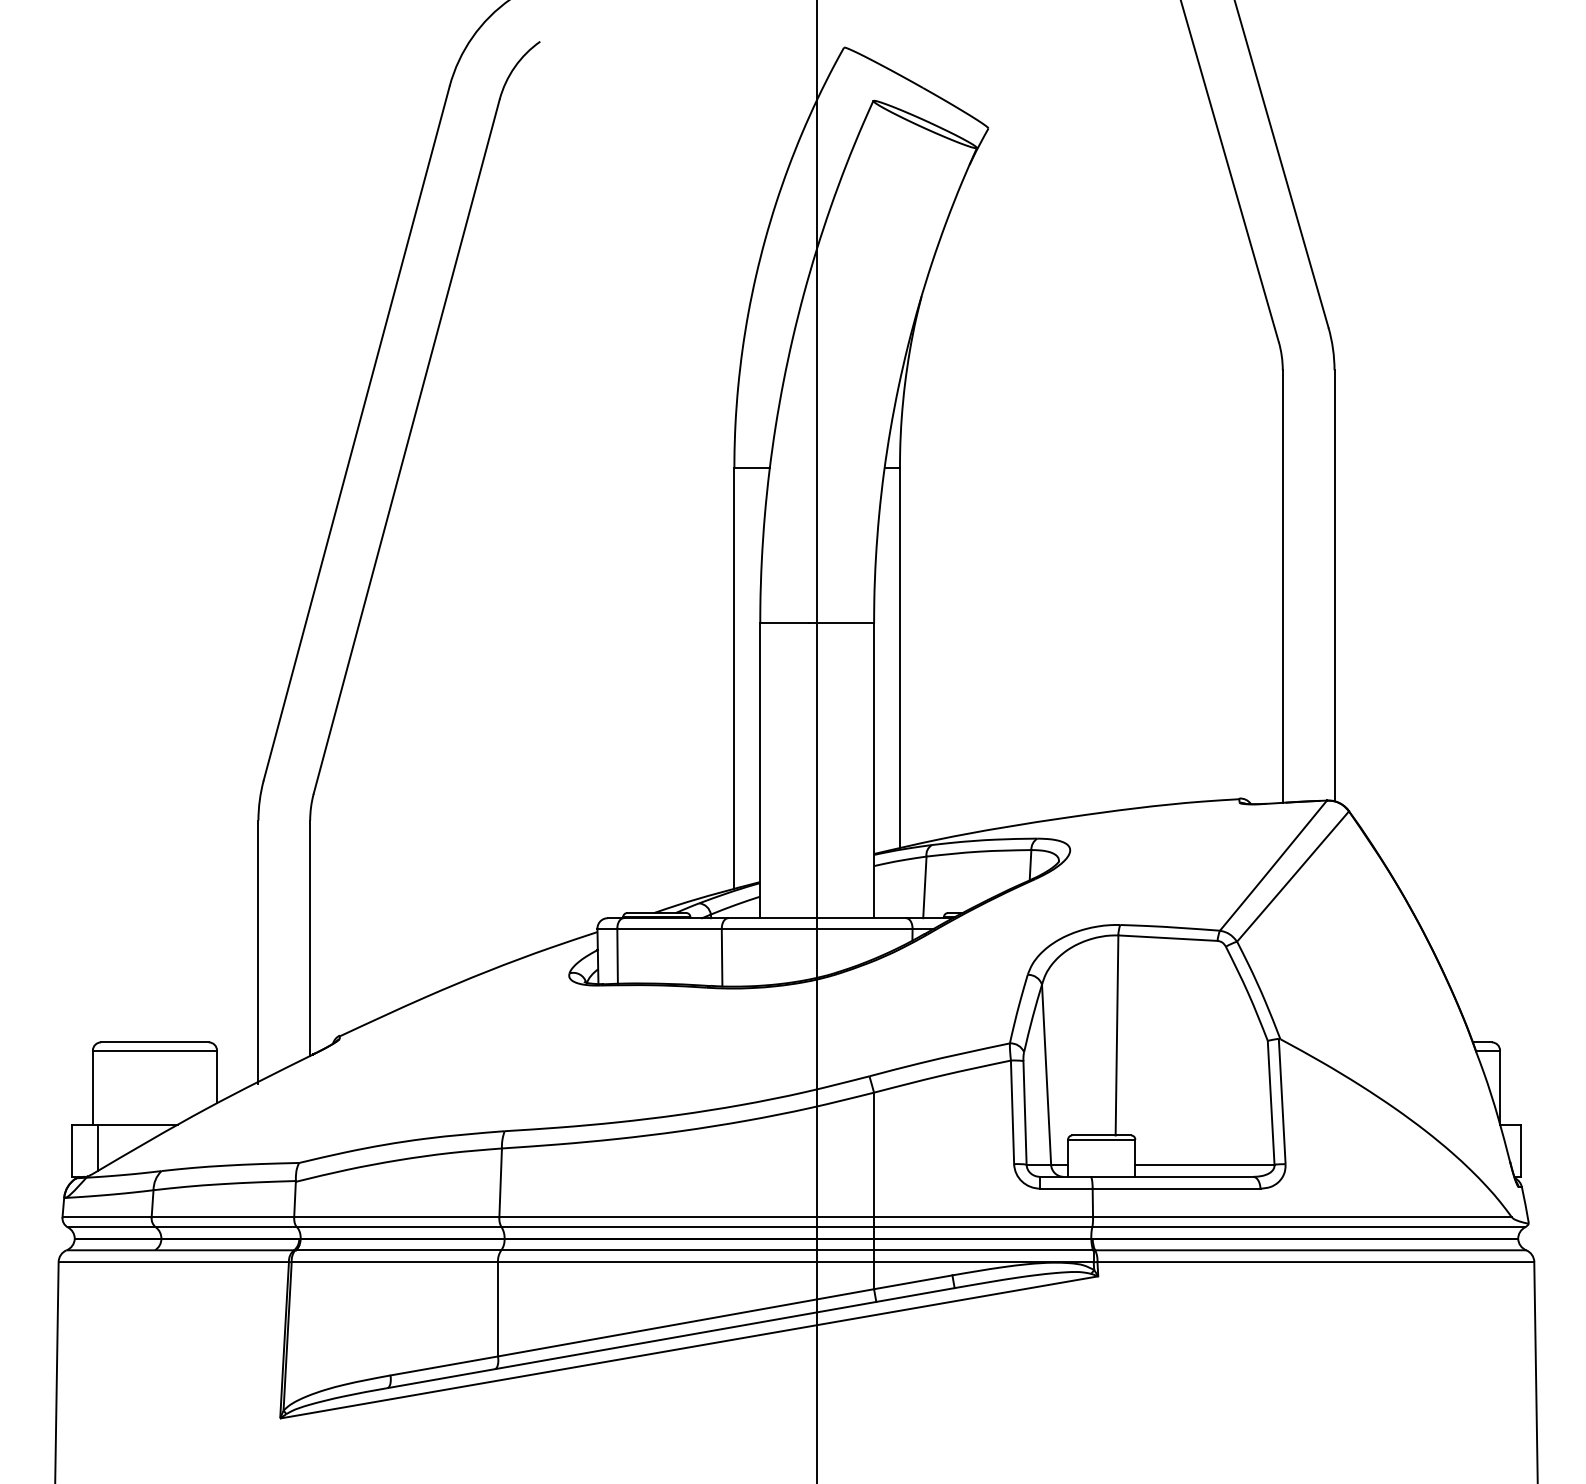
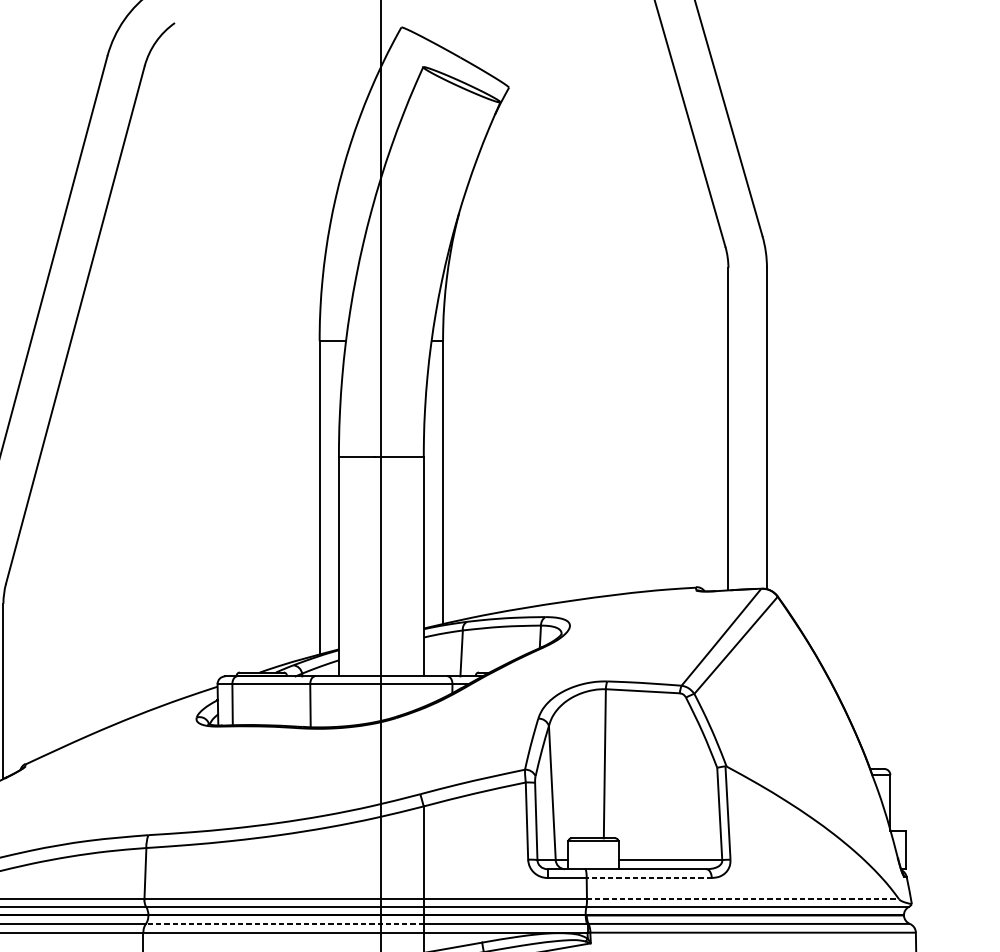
line: (1176, 1188) -> (649, 877), solid -> dashed
line: (1302, 1217) -> (743, 899), solid -> dashed
line: (687, 1250) -> (284, 924), solid -> dashed

